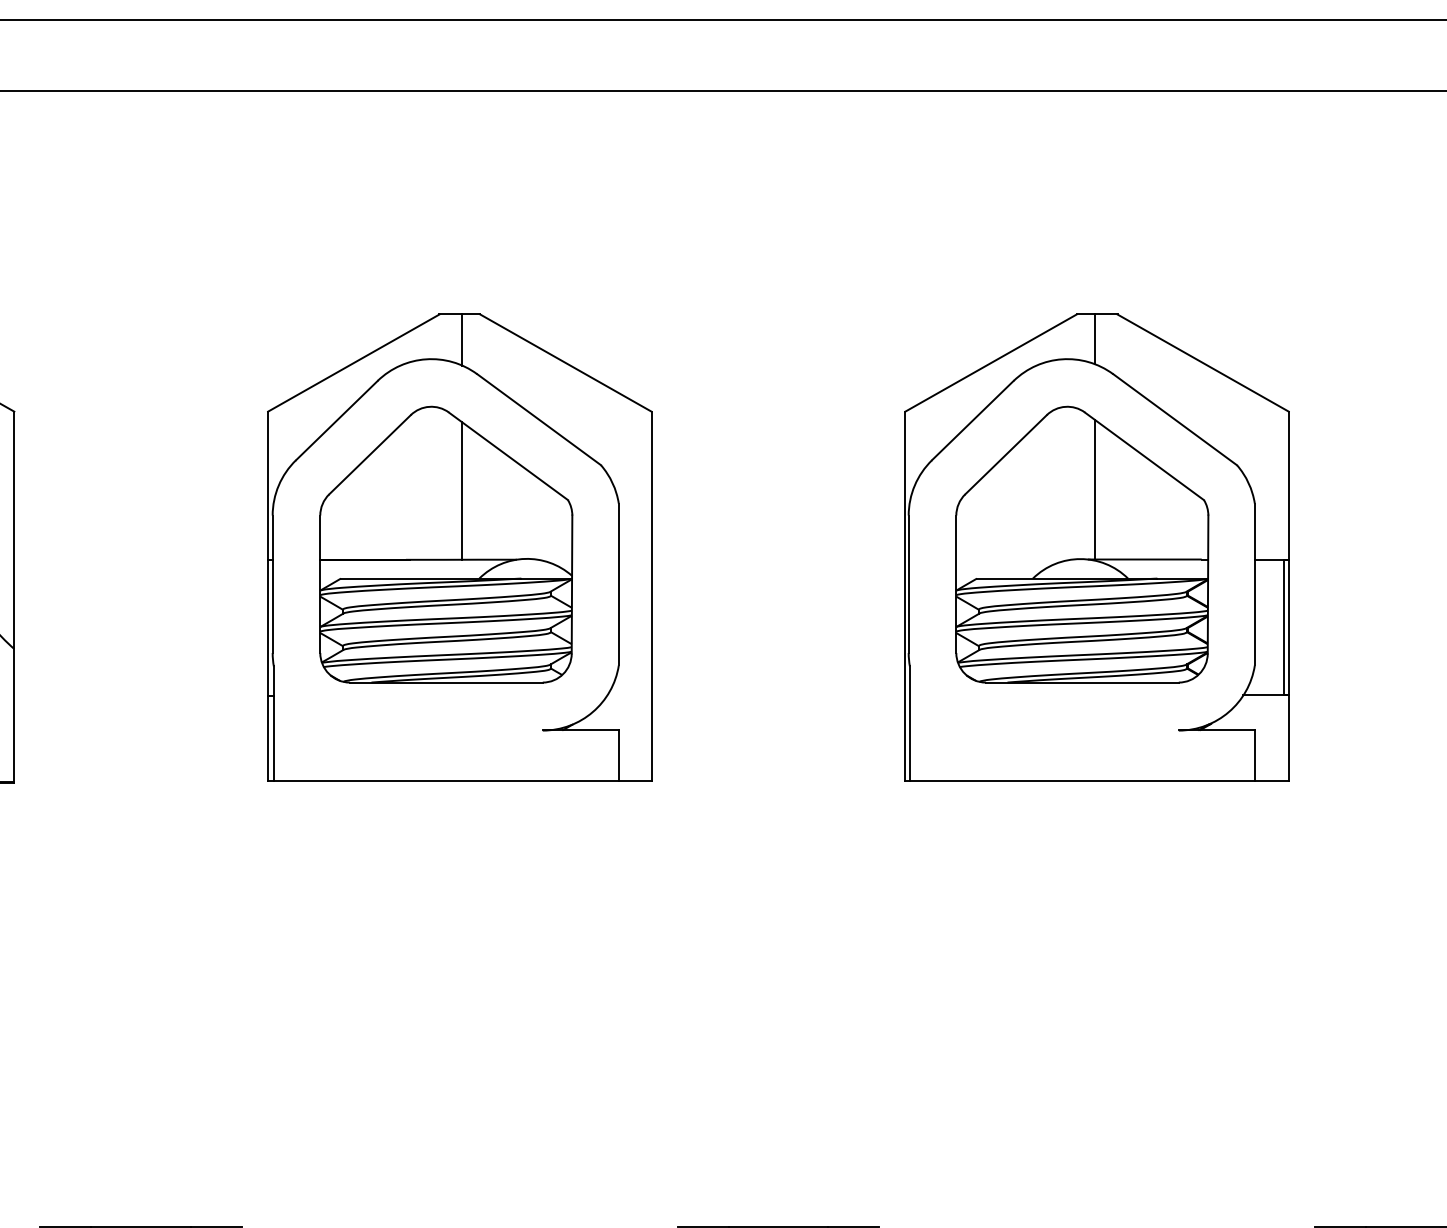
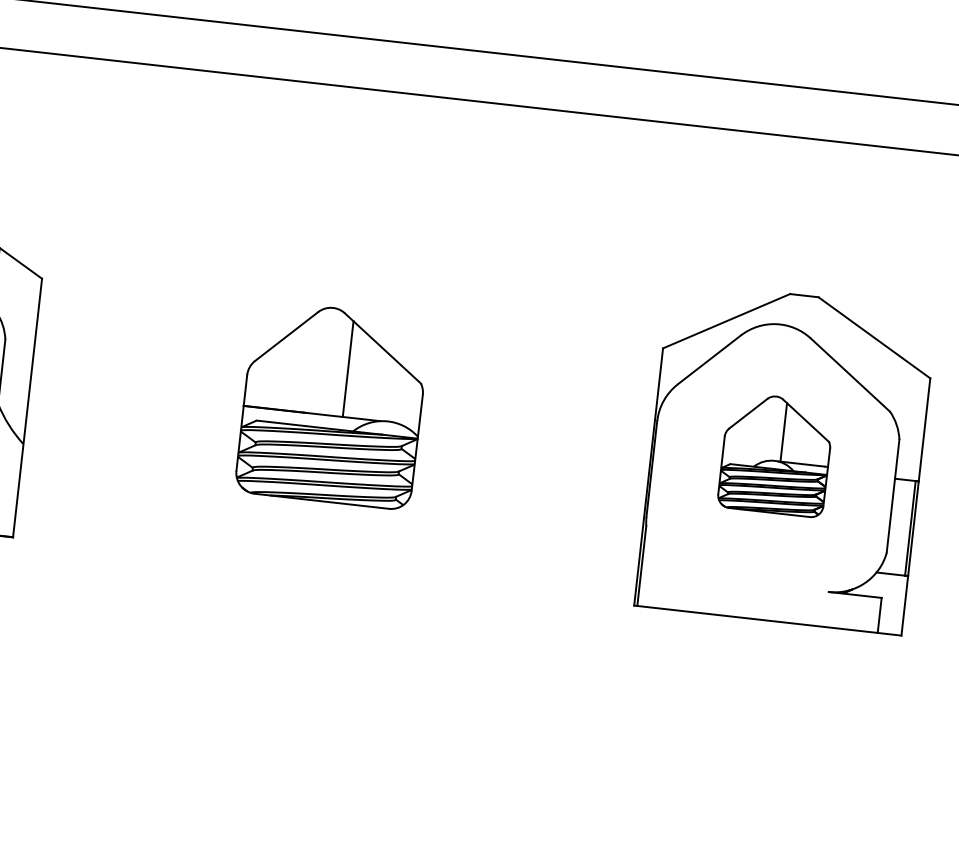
line: (1094, 339) -> (800, 312), removed
part: (1082, 544) -> (776, 454), size x0.6
part: (459, 547) -> (341, 408), removed

